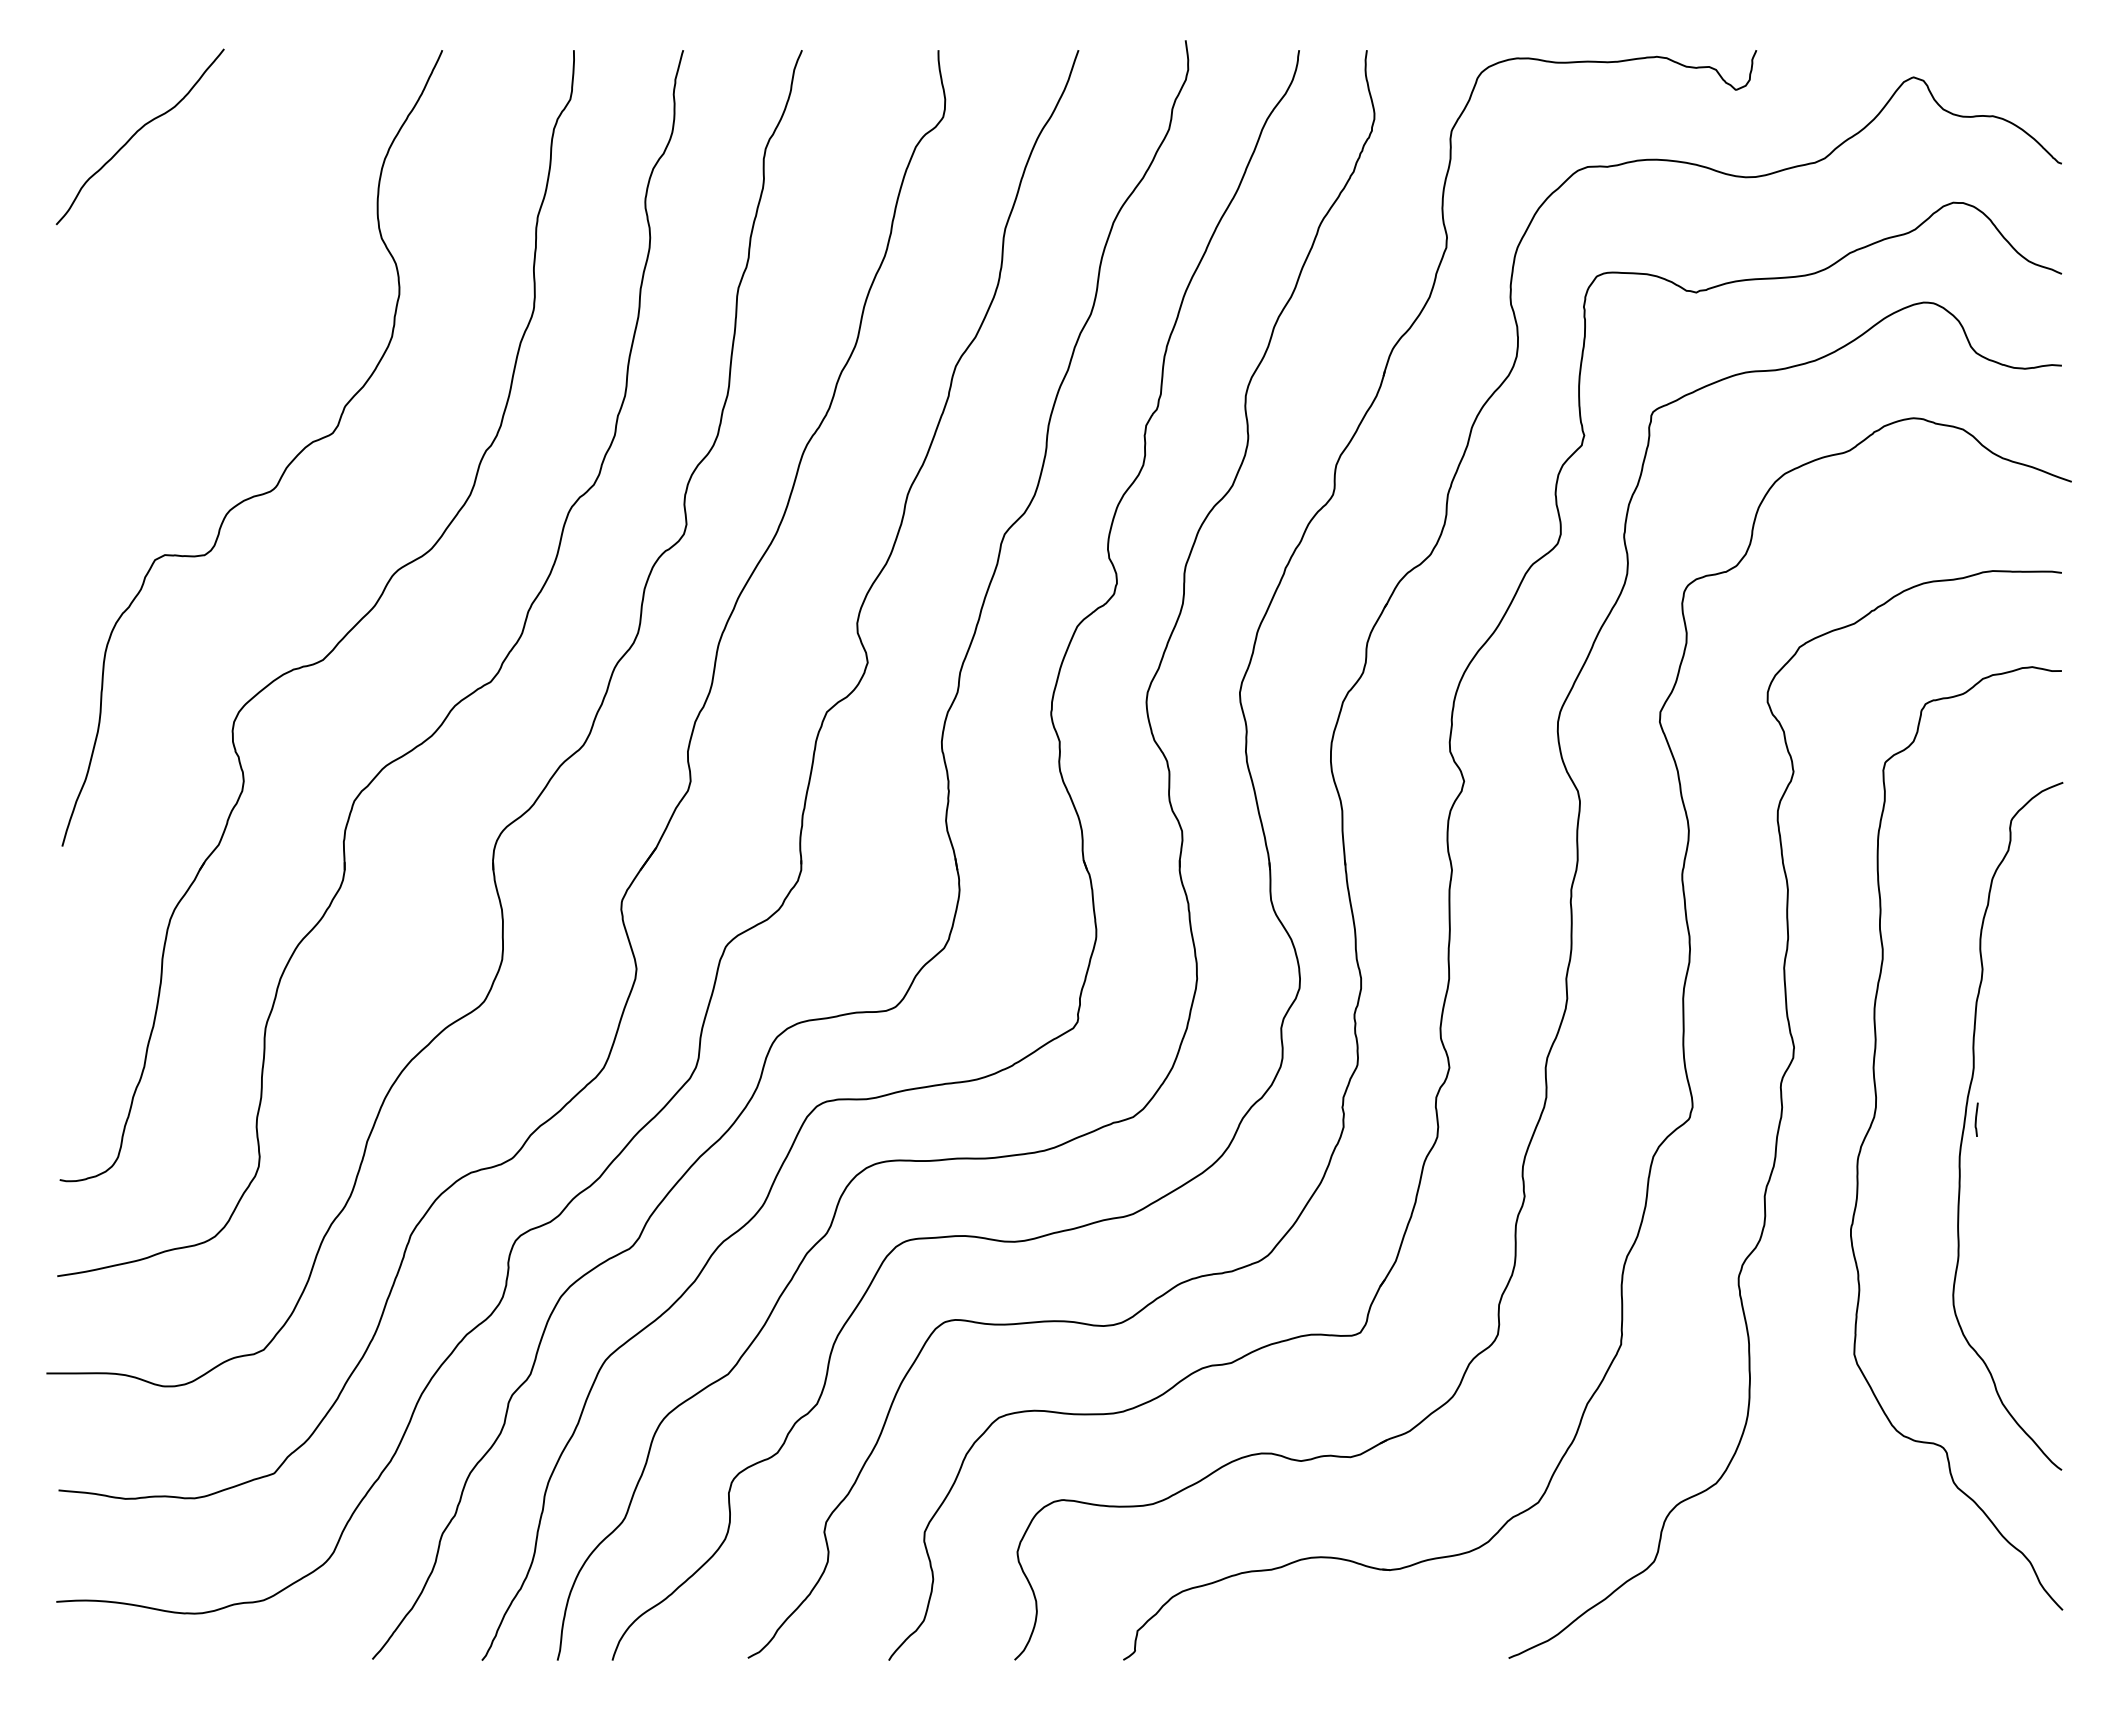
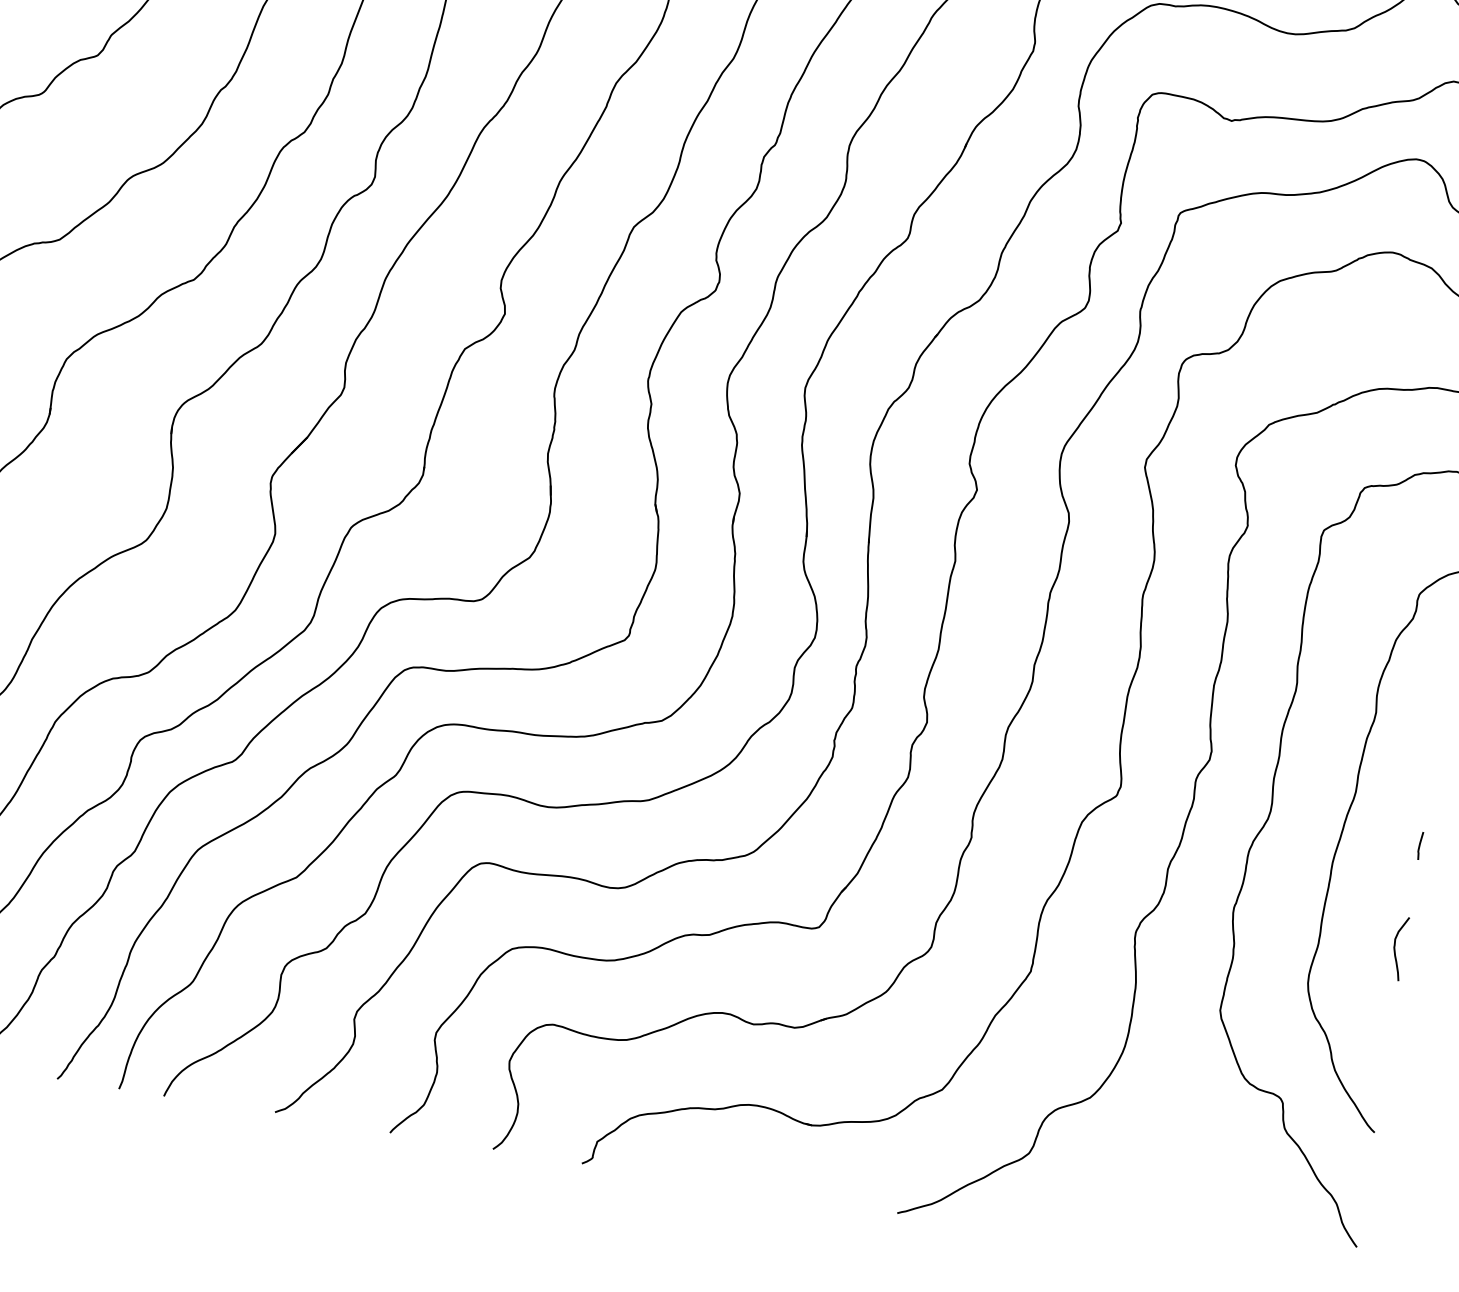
curve: (1976, 1119) -> (1420, 845), moved
curve: (2051, 1248) -> (1395, 949), added

